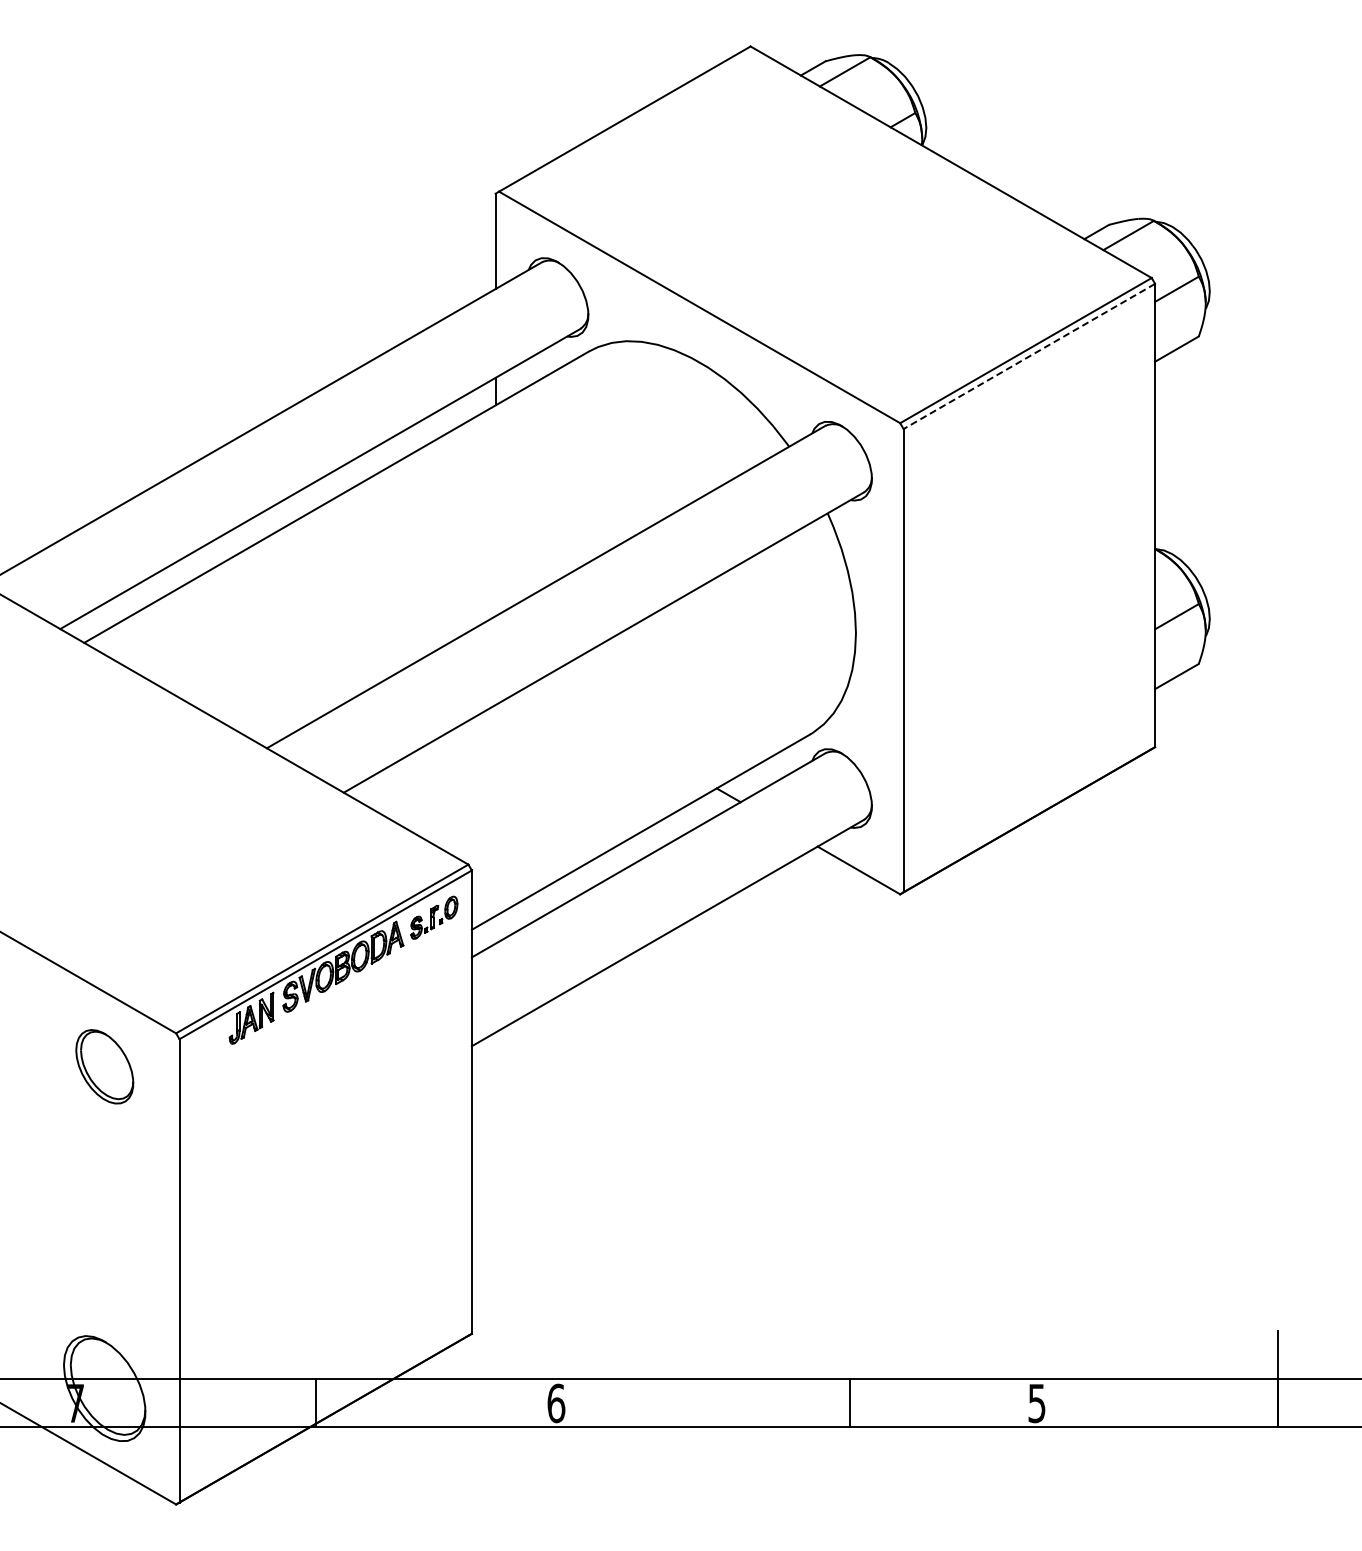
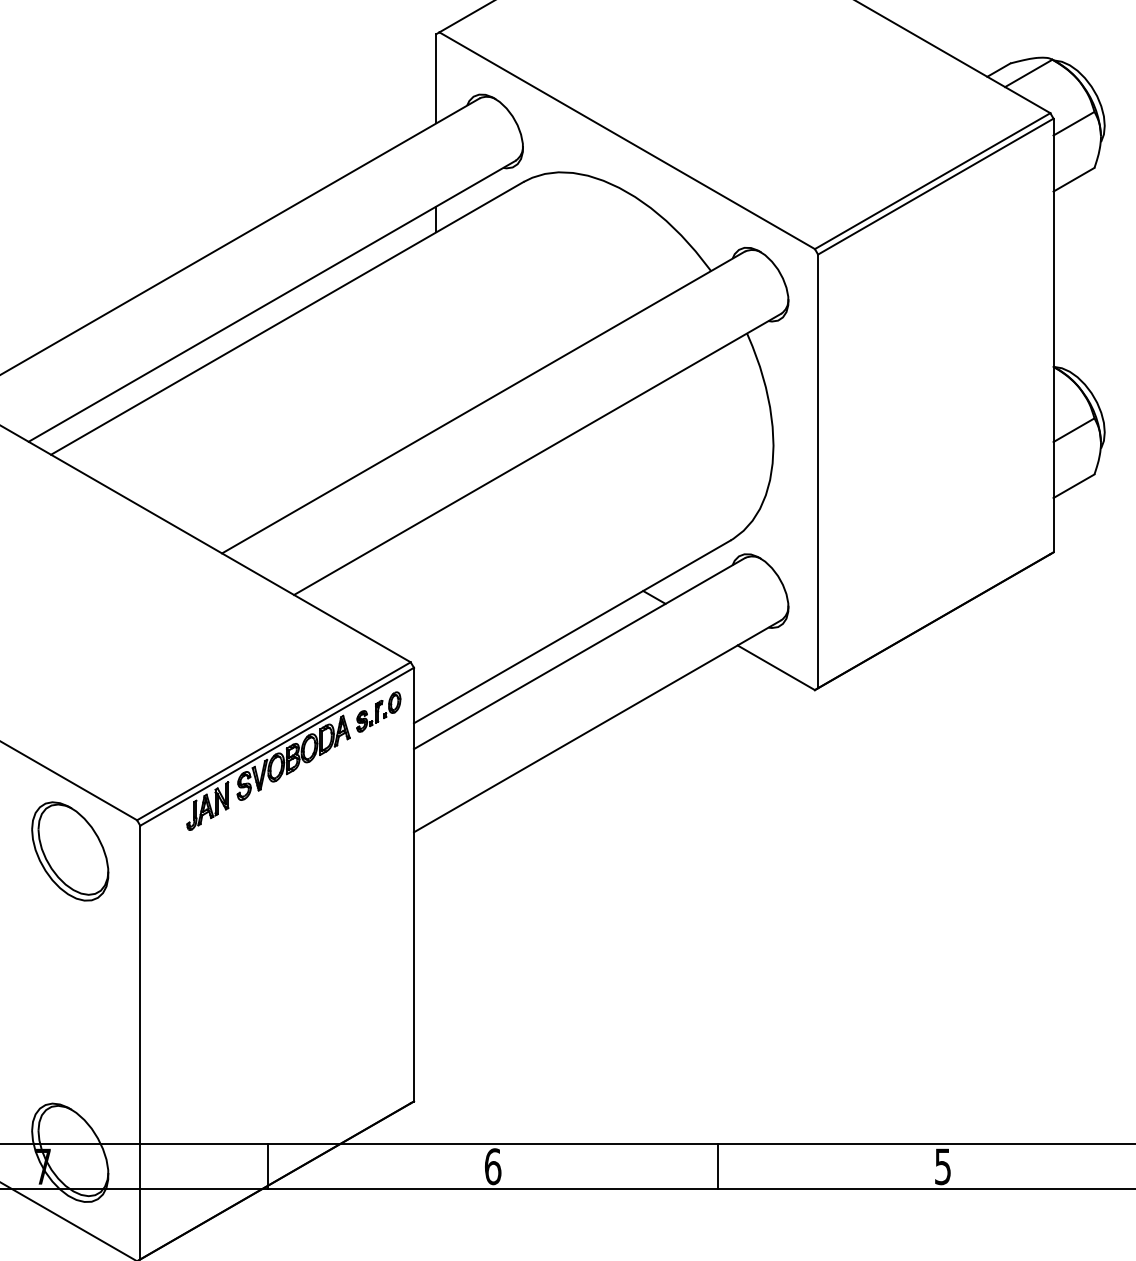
line: (1028, 356) -> (935, 186), dashed -> solid
part: (104, 1066) -> (70, 851), size x1.43
line: (850, 1403) -> (718, 1166), moved

